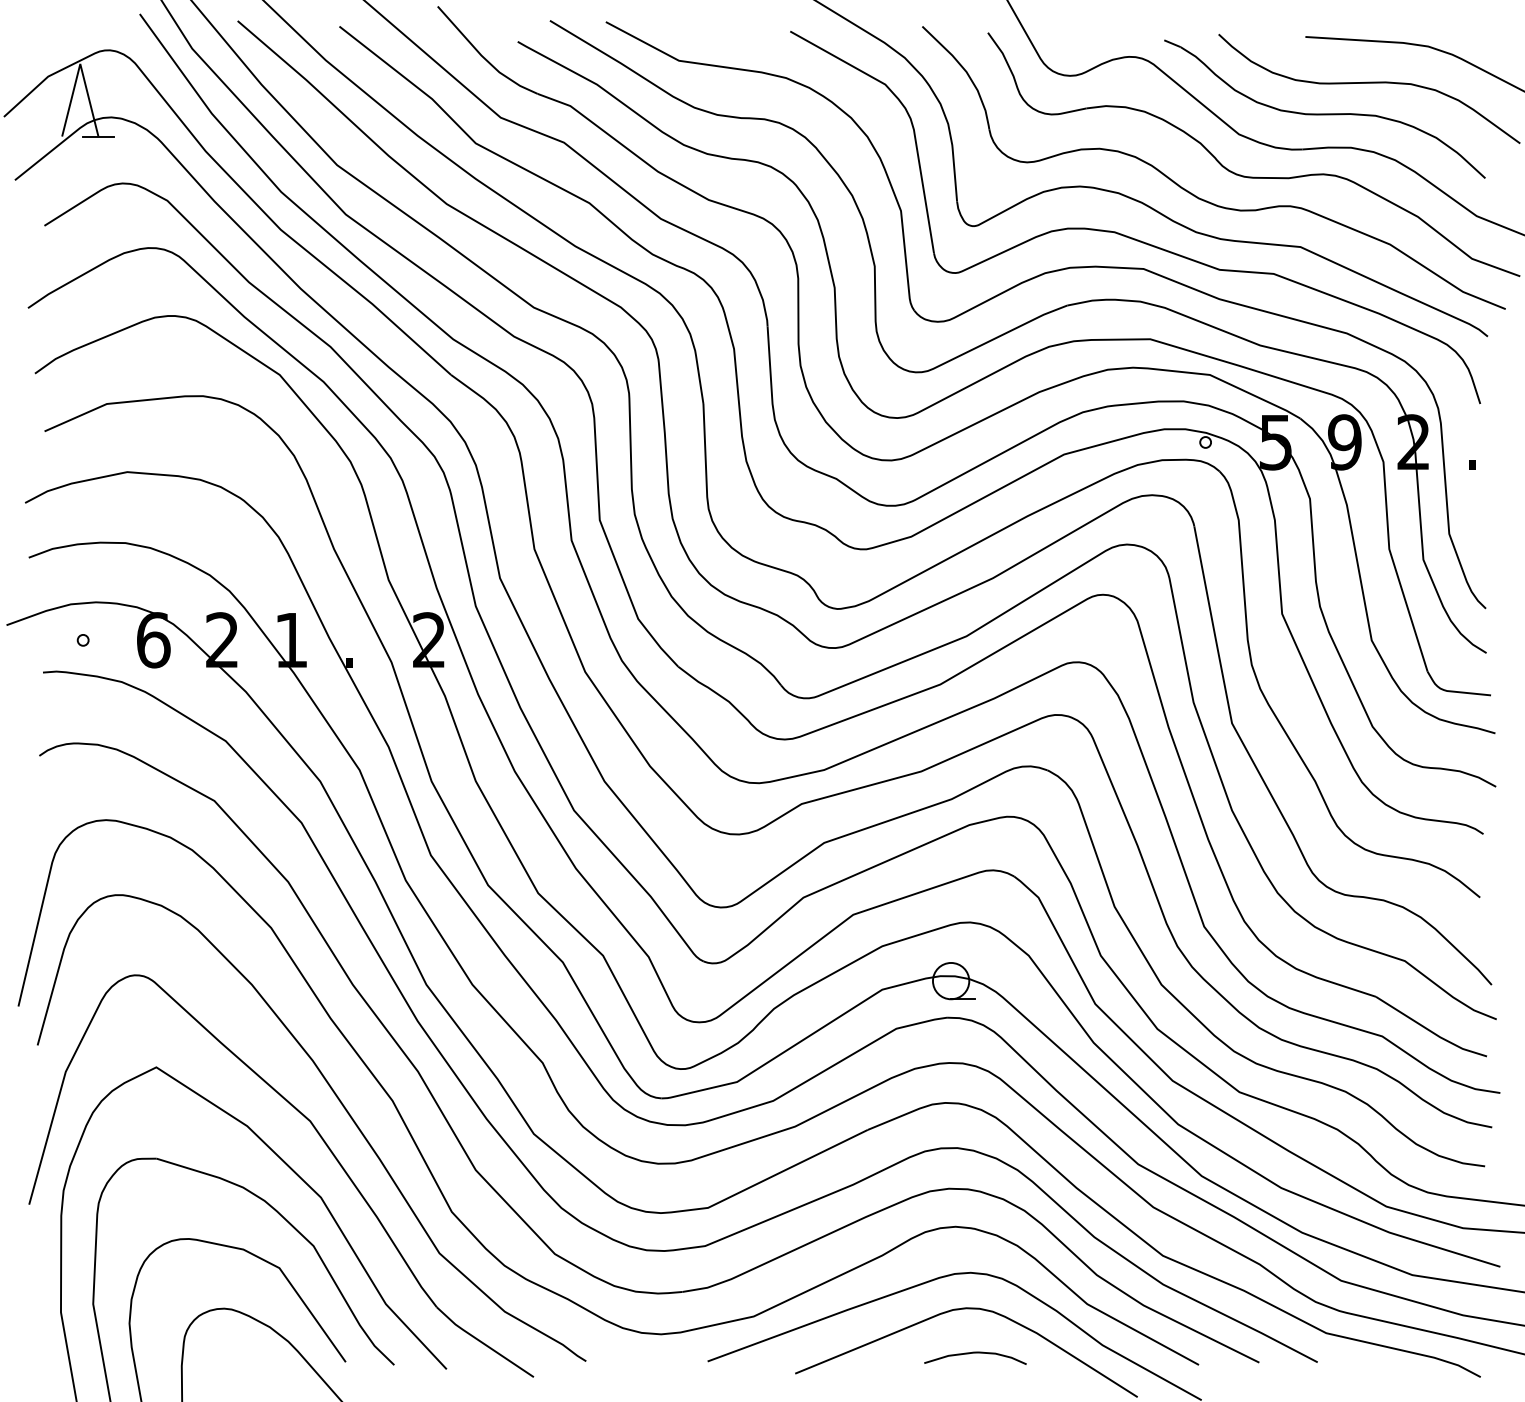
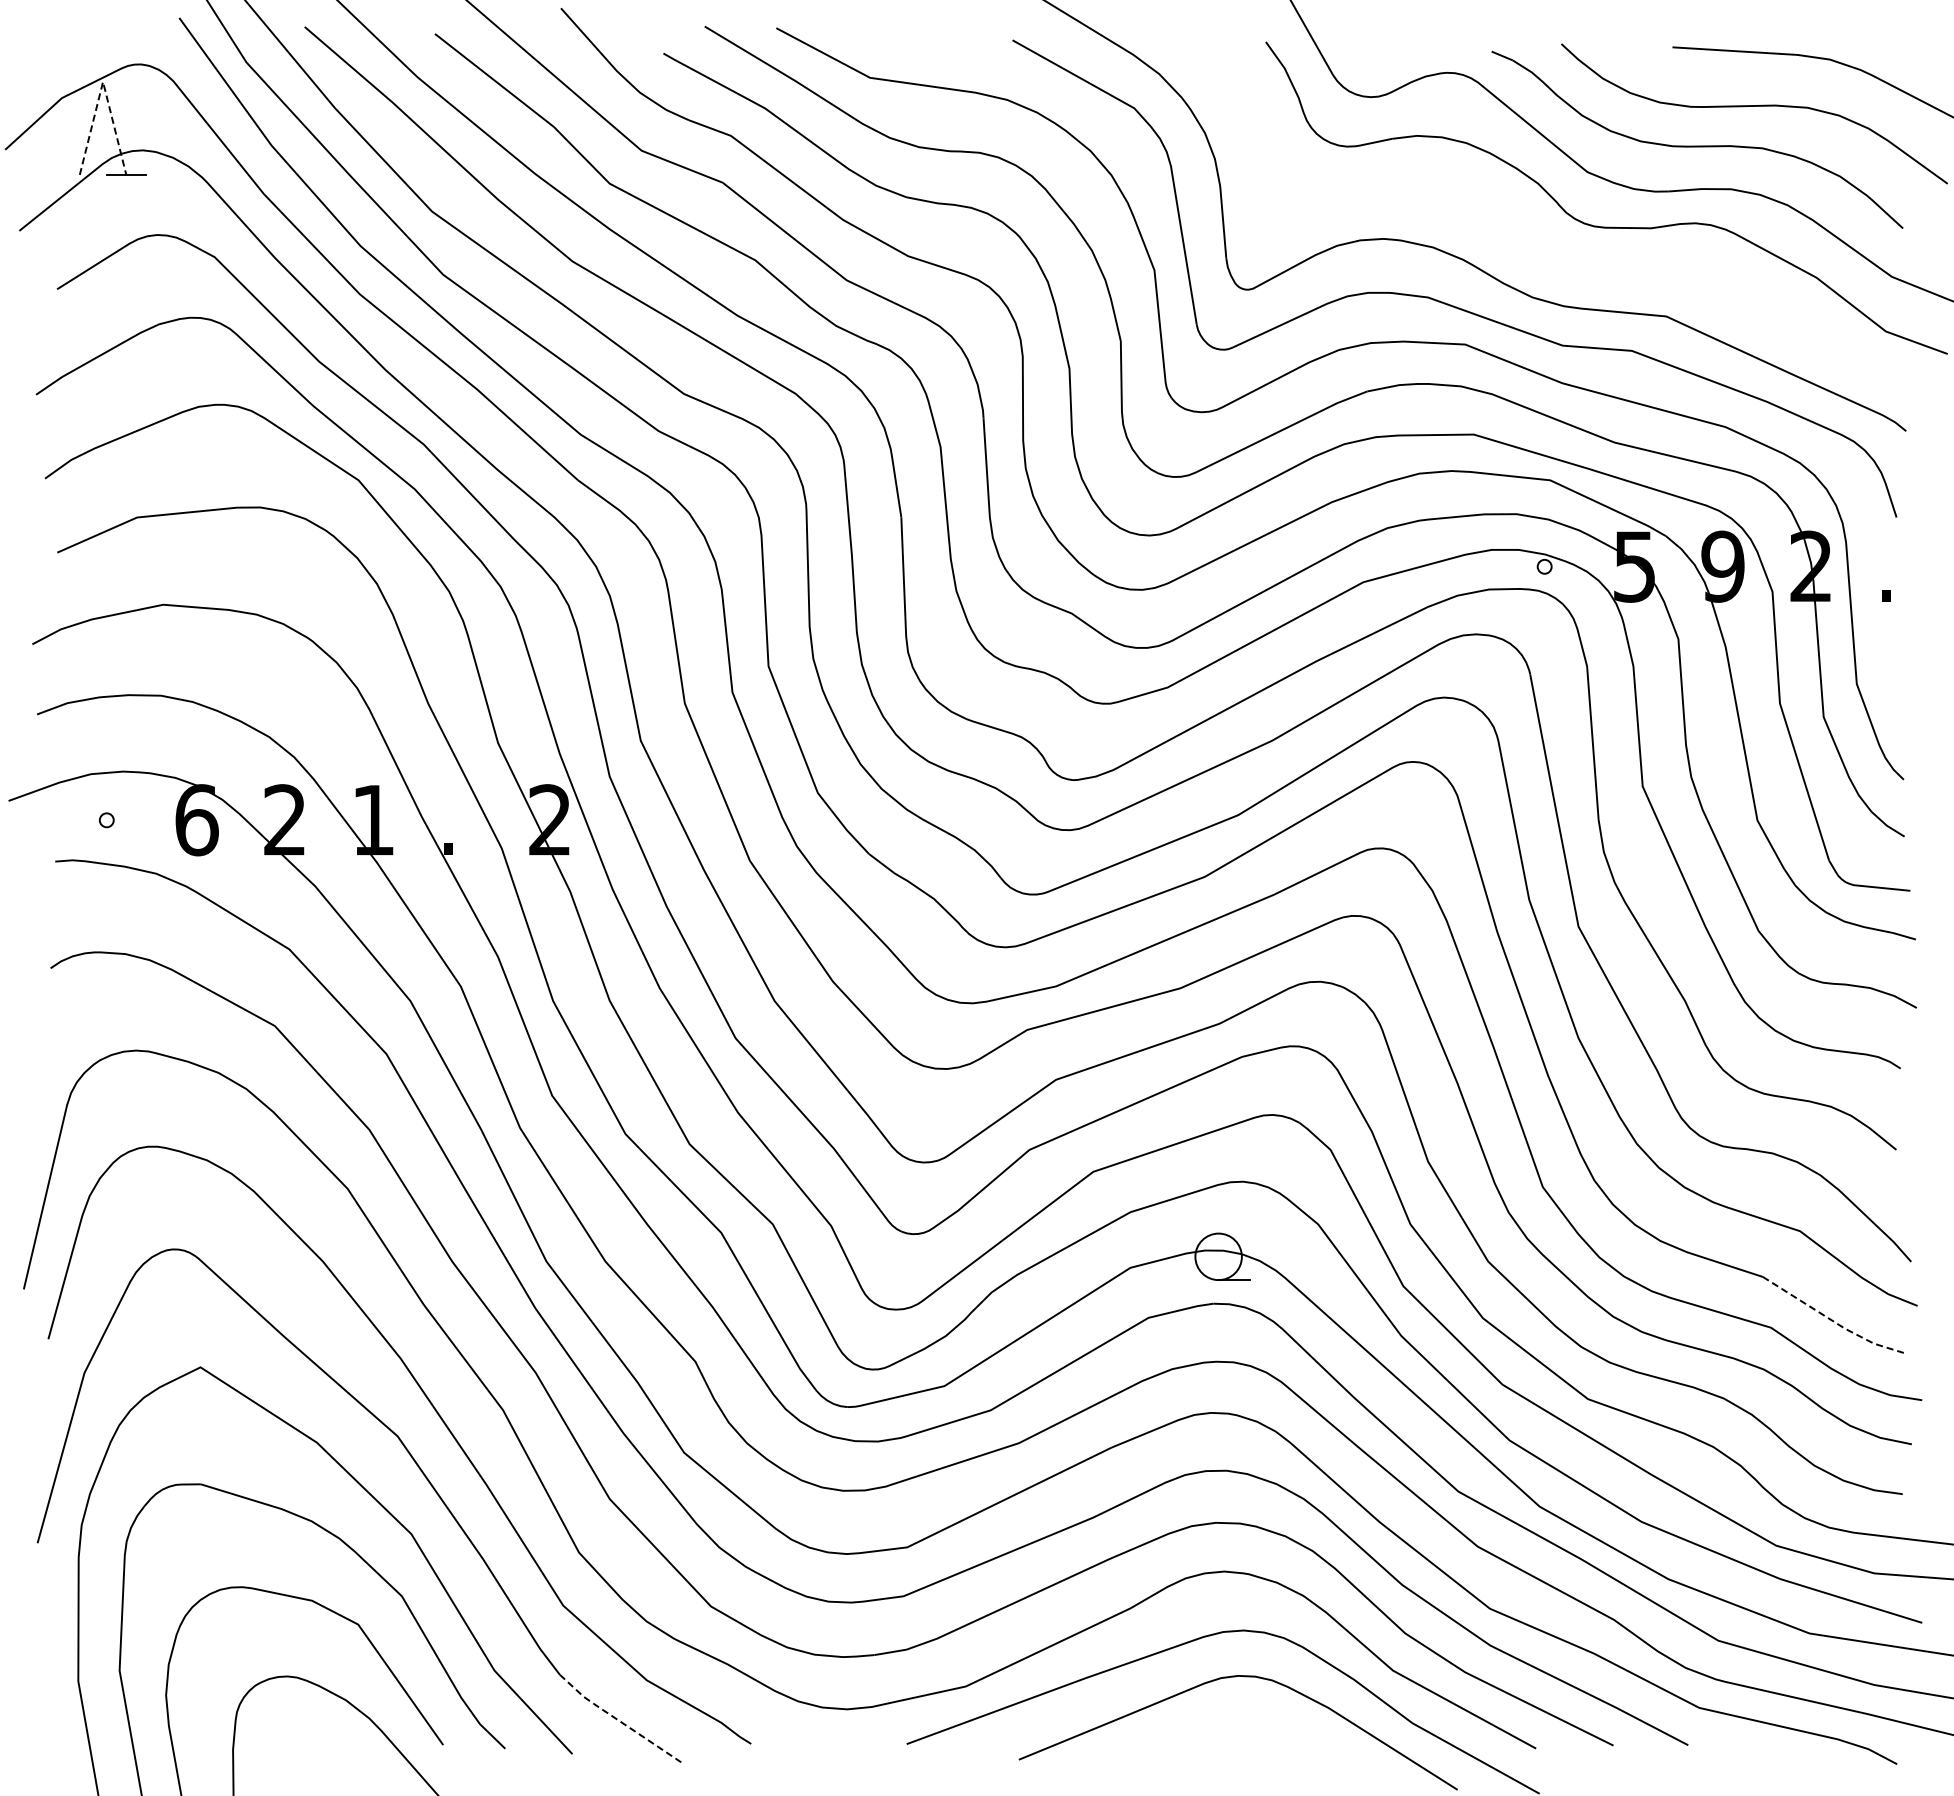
line: (80, 63) -> (103, 81), solid -> dashed
part: (1196, 195) -> (1532, 250), removed
line: (1430, 1030) -> (1832, 1320), solid -> dashed
line: (483, 1343) -> (619, 1720), solid -> dashed
curve: (975, 1353) -> (1249, 1733), removed

